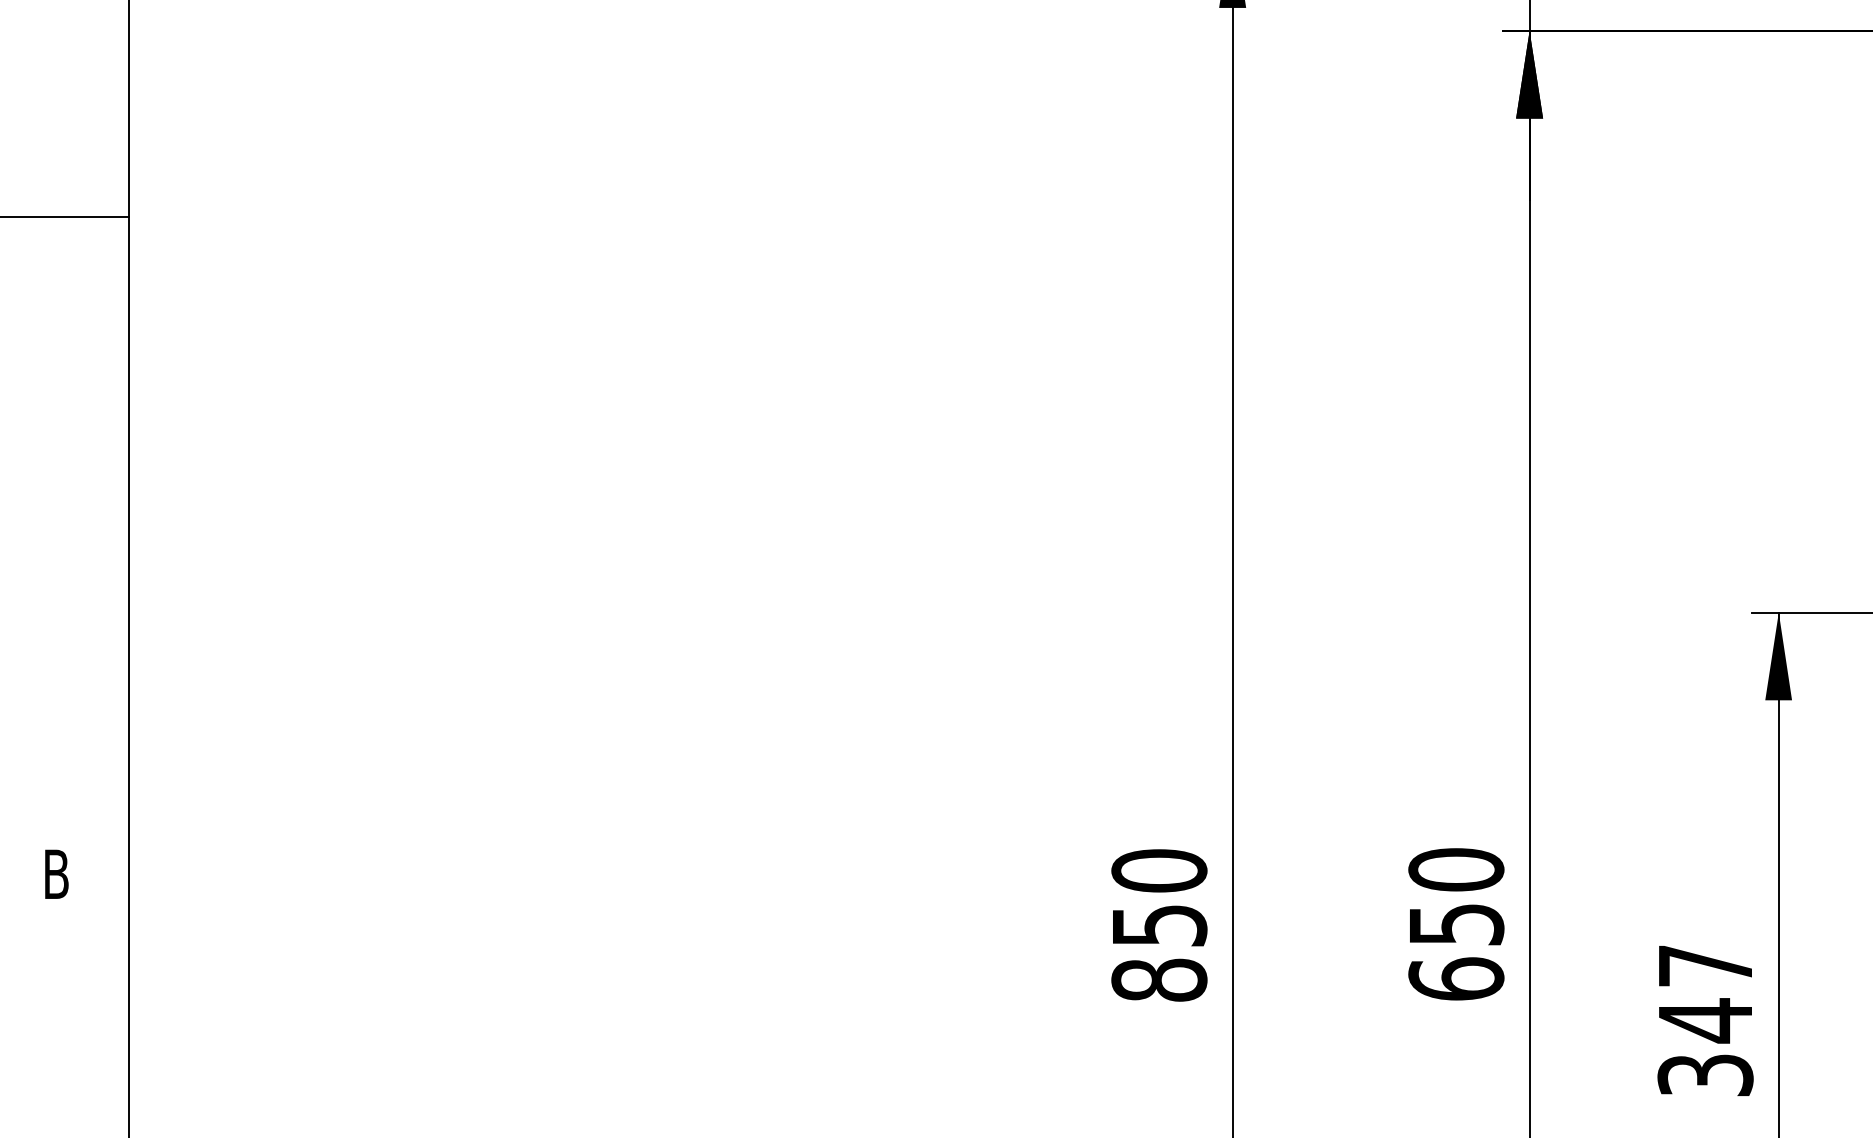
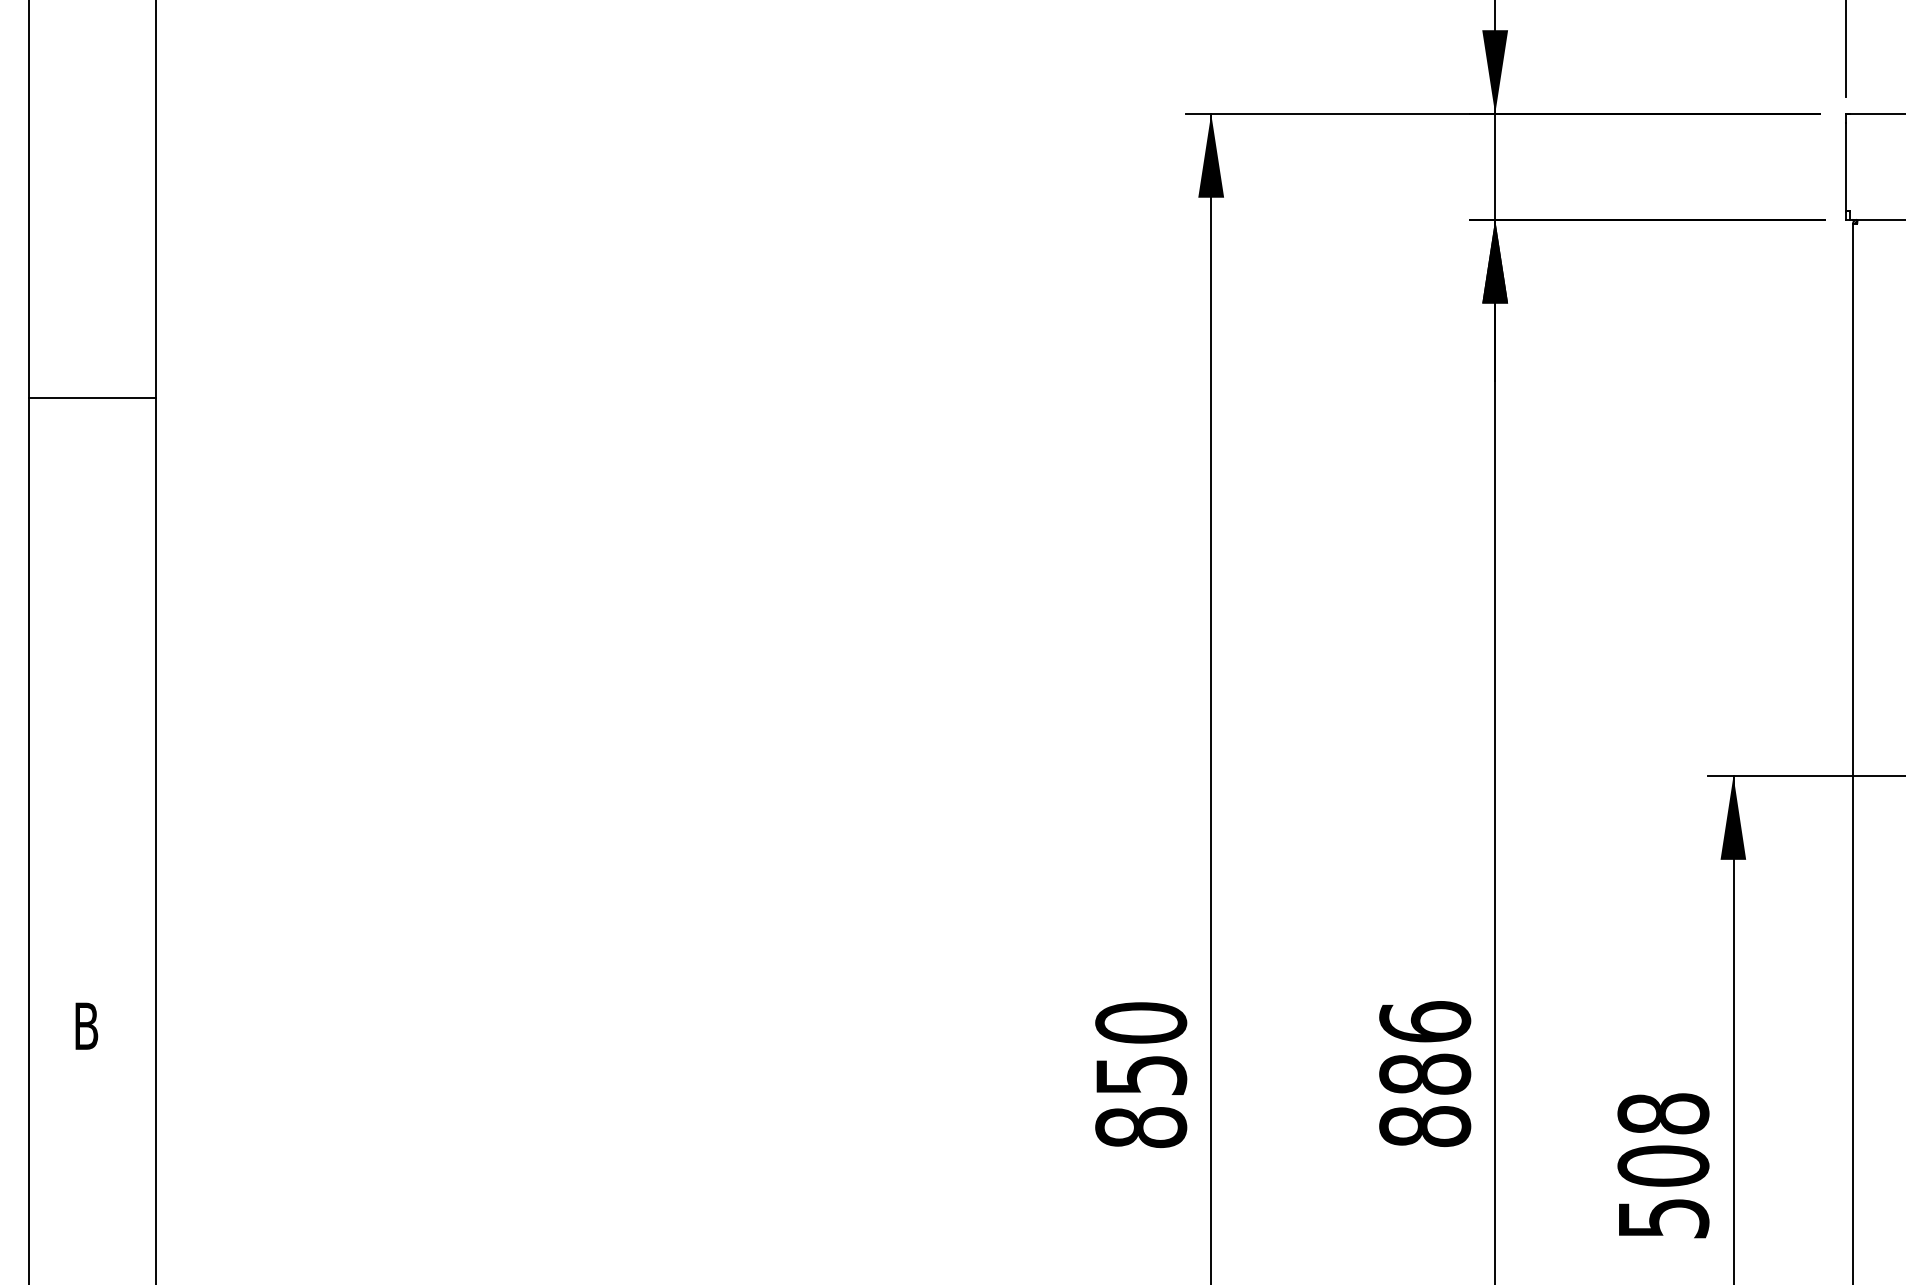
text: (1456, 924) -> (1425, 1074), 650 -> 886
text: (1705, 1019) -> (1663, 1165), 347 -> 508

